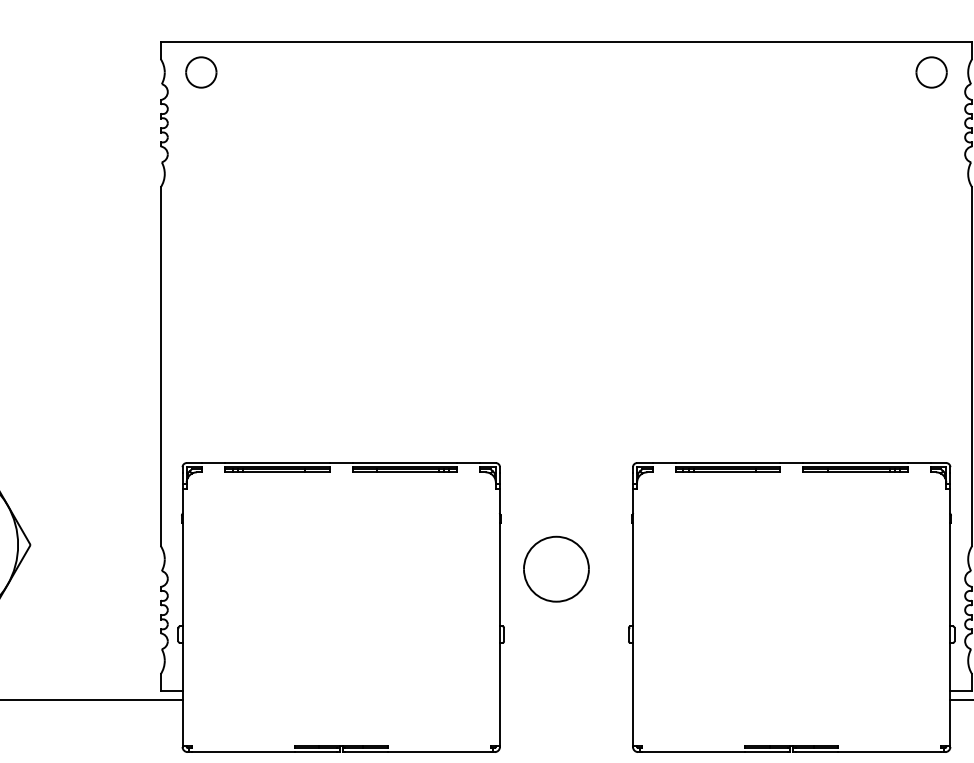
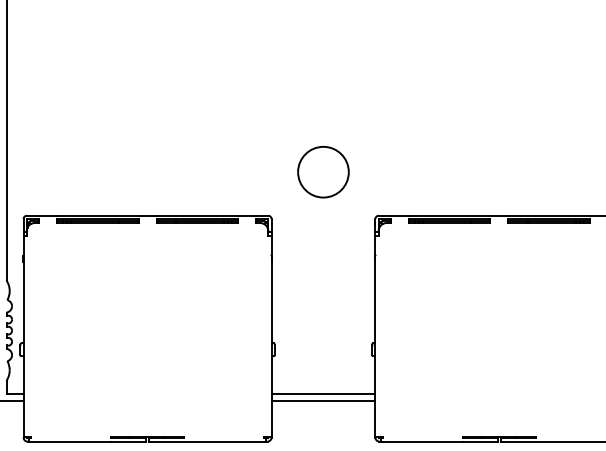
part: (556, 568) -> (323, 171), moved
line: (565, 691) -> (322, 394), added
line: (565, 700) -> (322, 401), added

